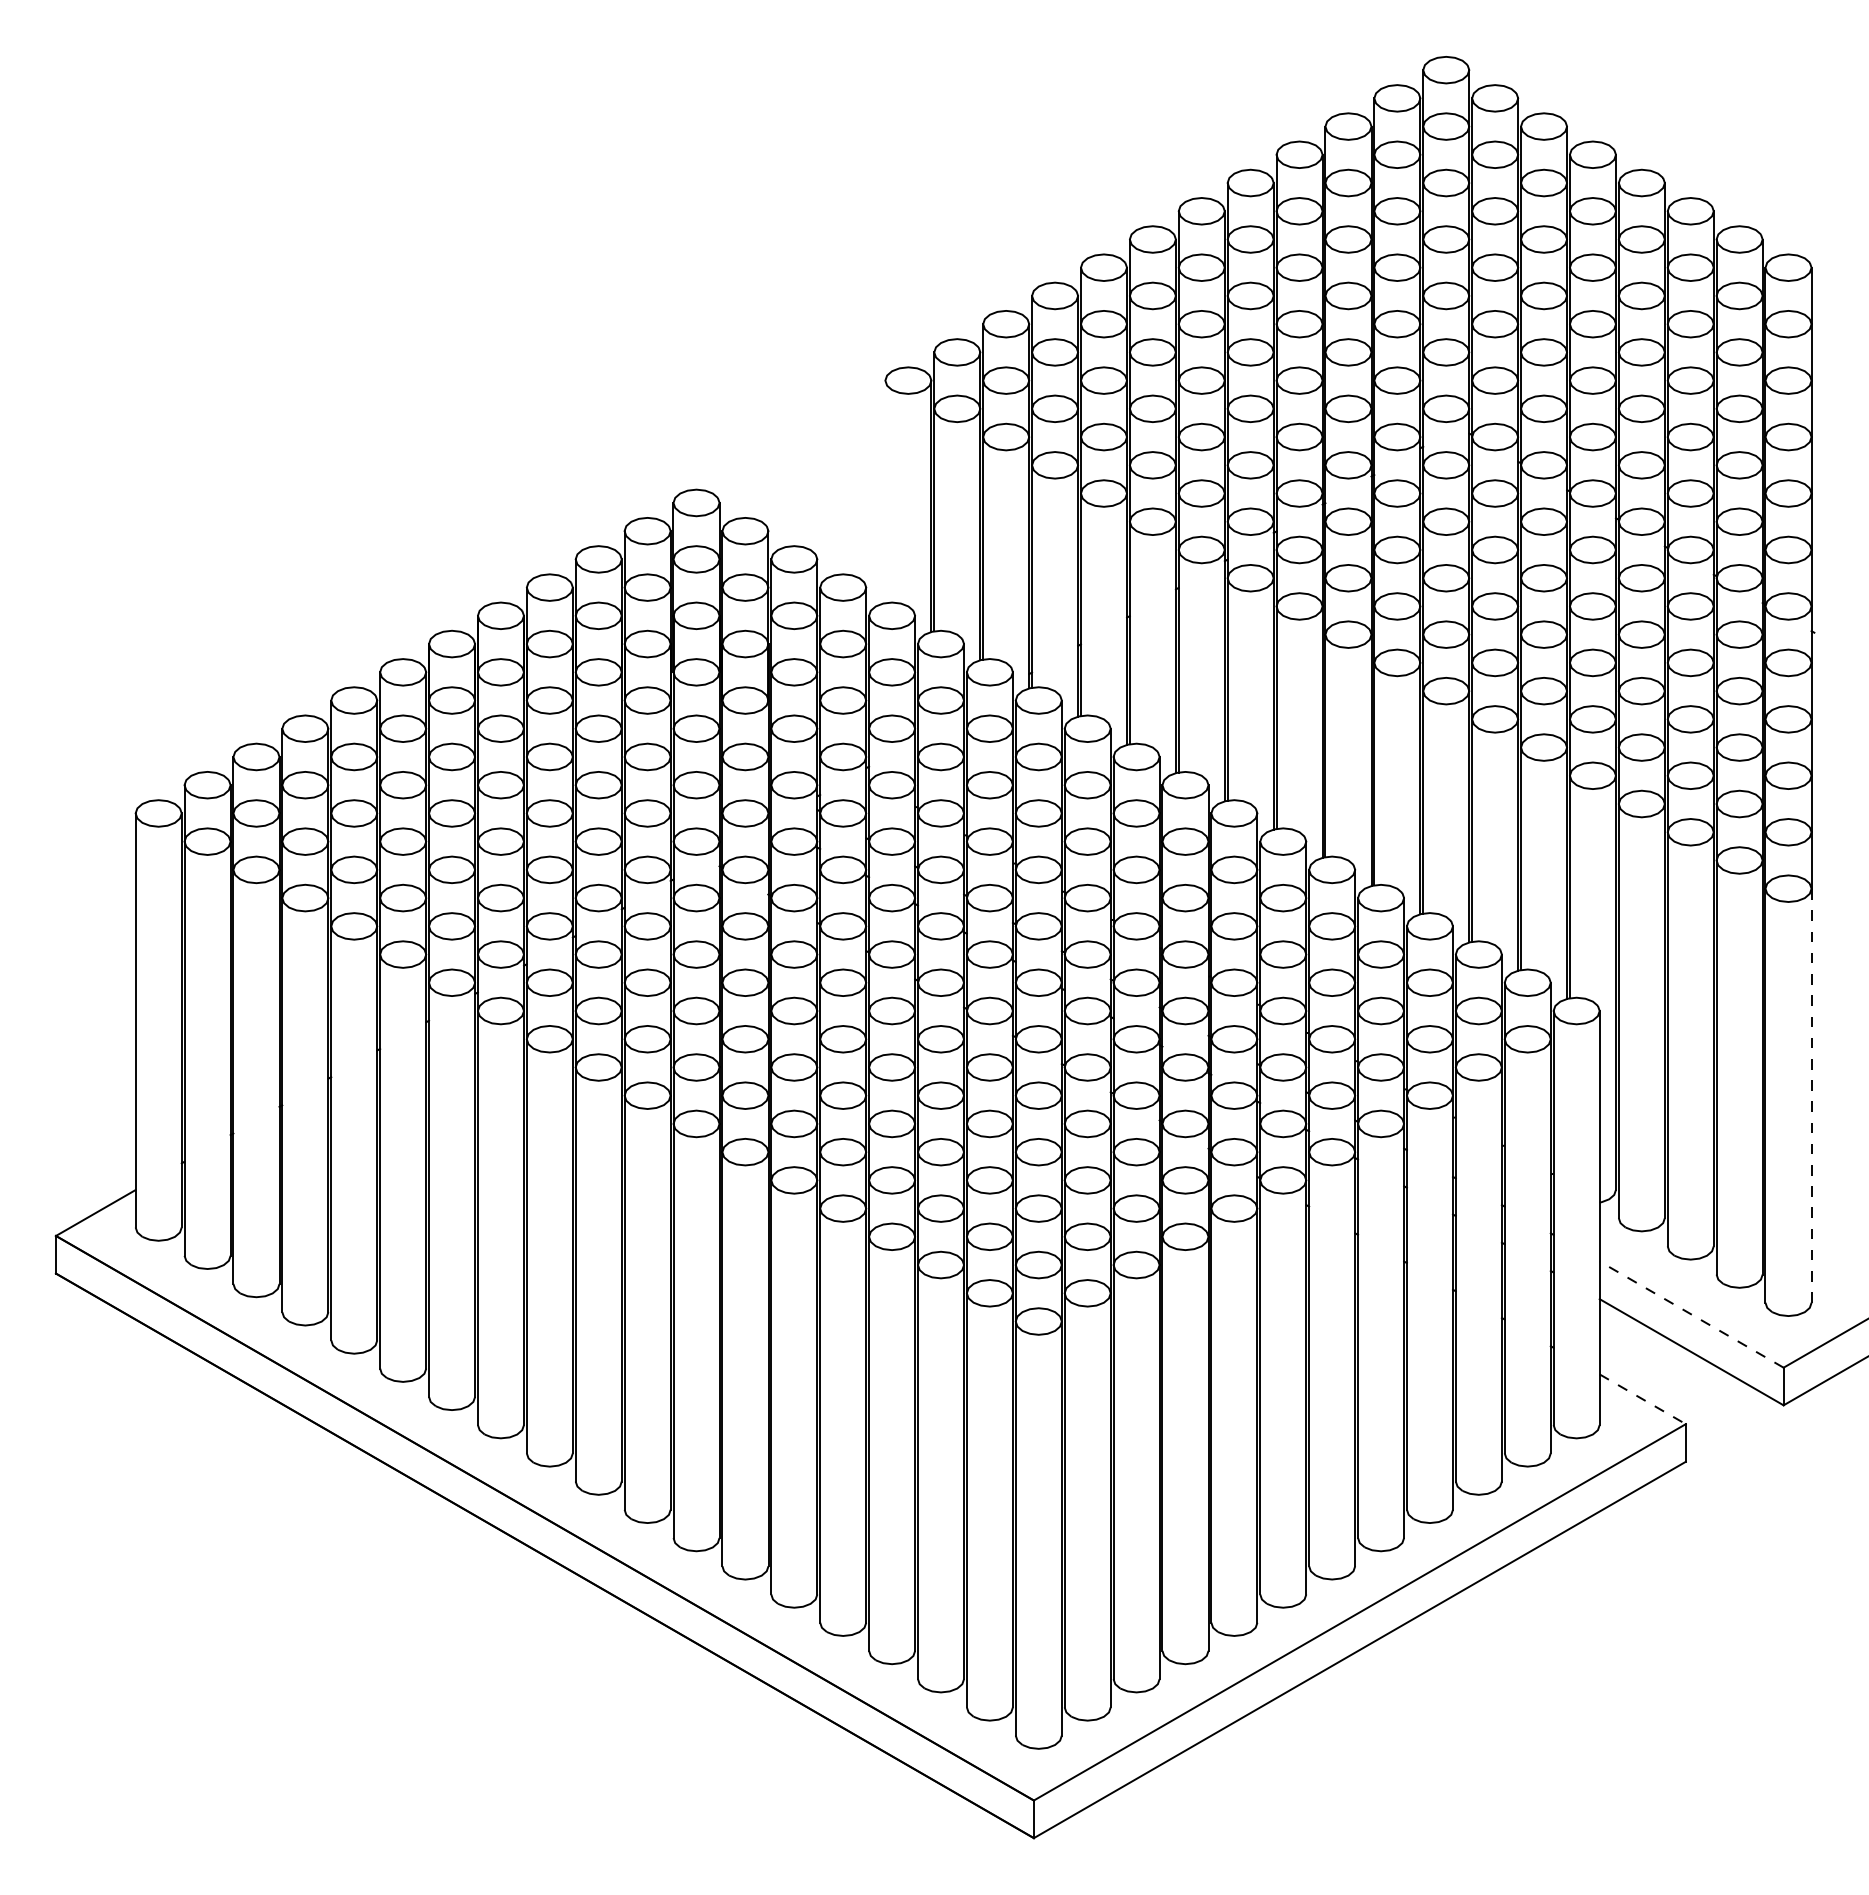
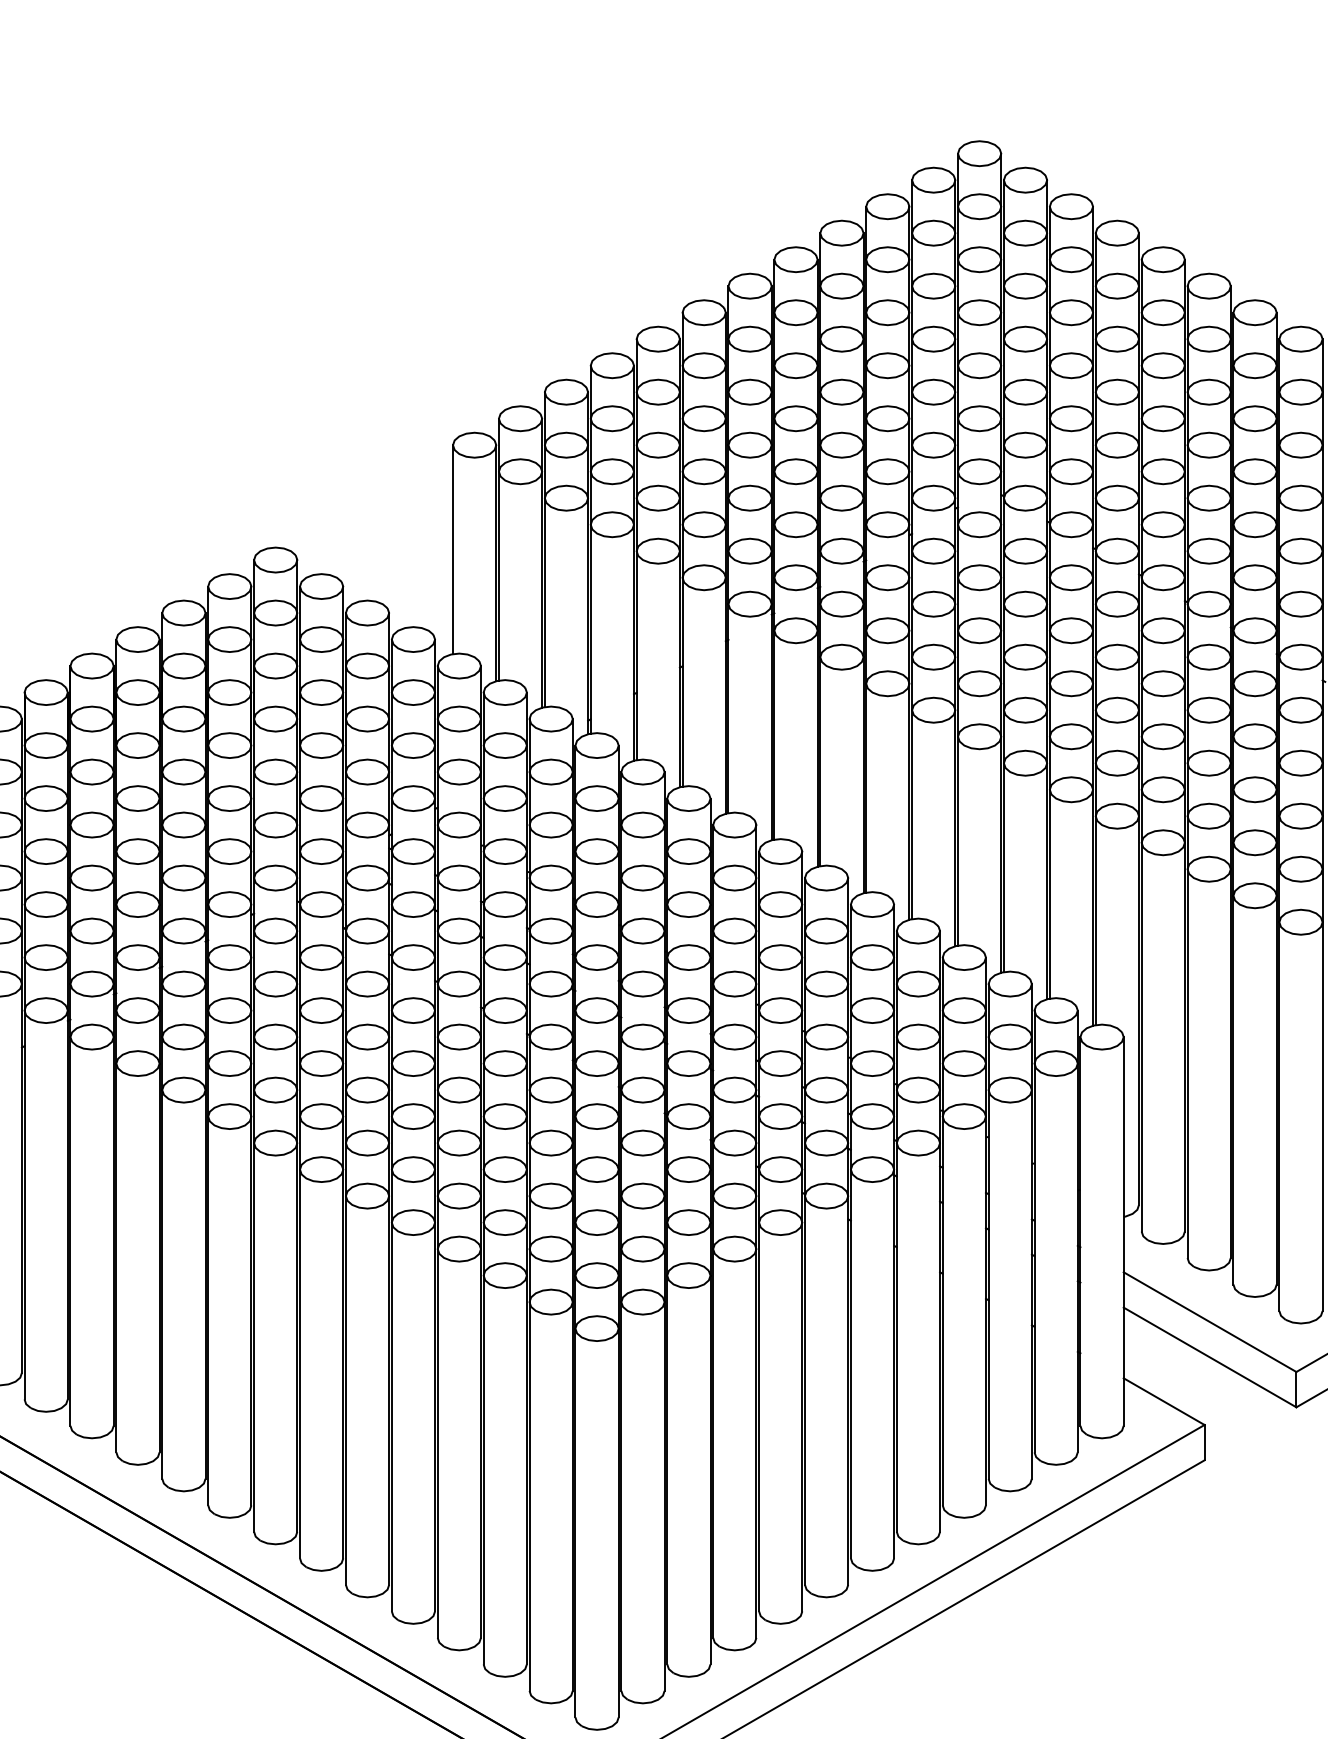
line: (885, 491) -> (453, 549), added
line: (1811, 1095) -> (1322, 1116), dashed -> solid
line: (1691, 1314) -> (1209, 1322), dashed -> solid
line: (1642, 1399) -> (1163, 1401), dashed -> solid

